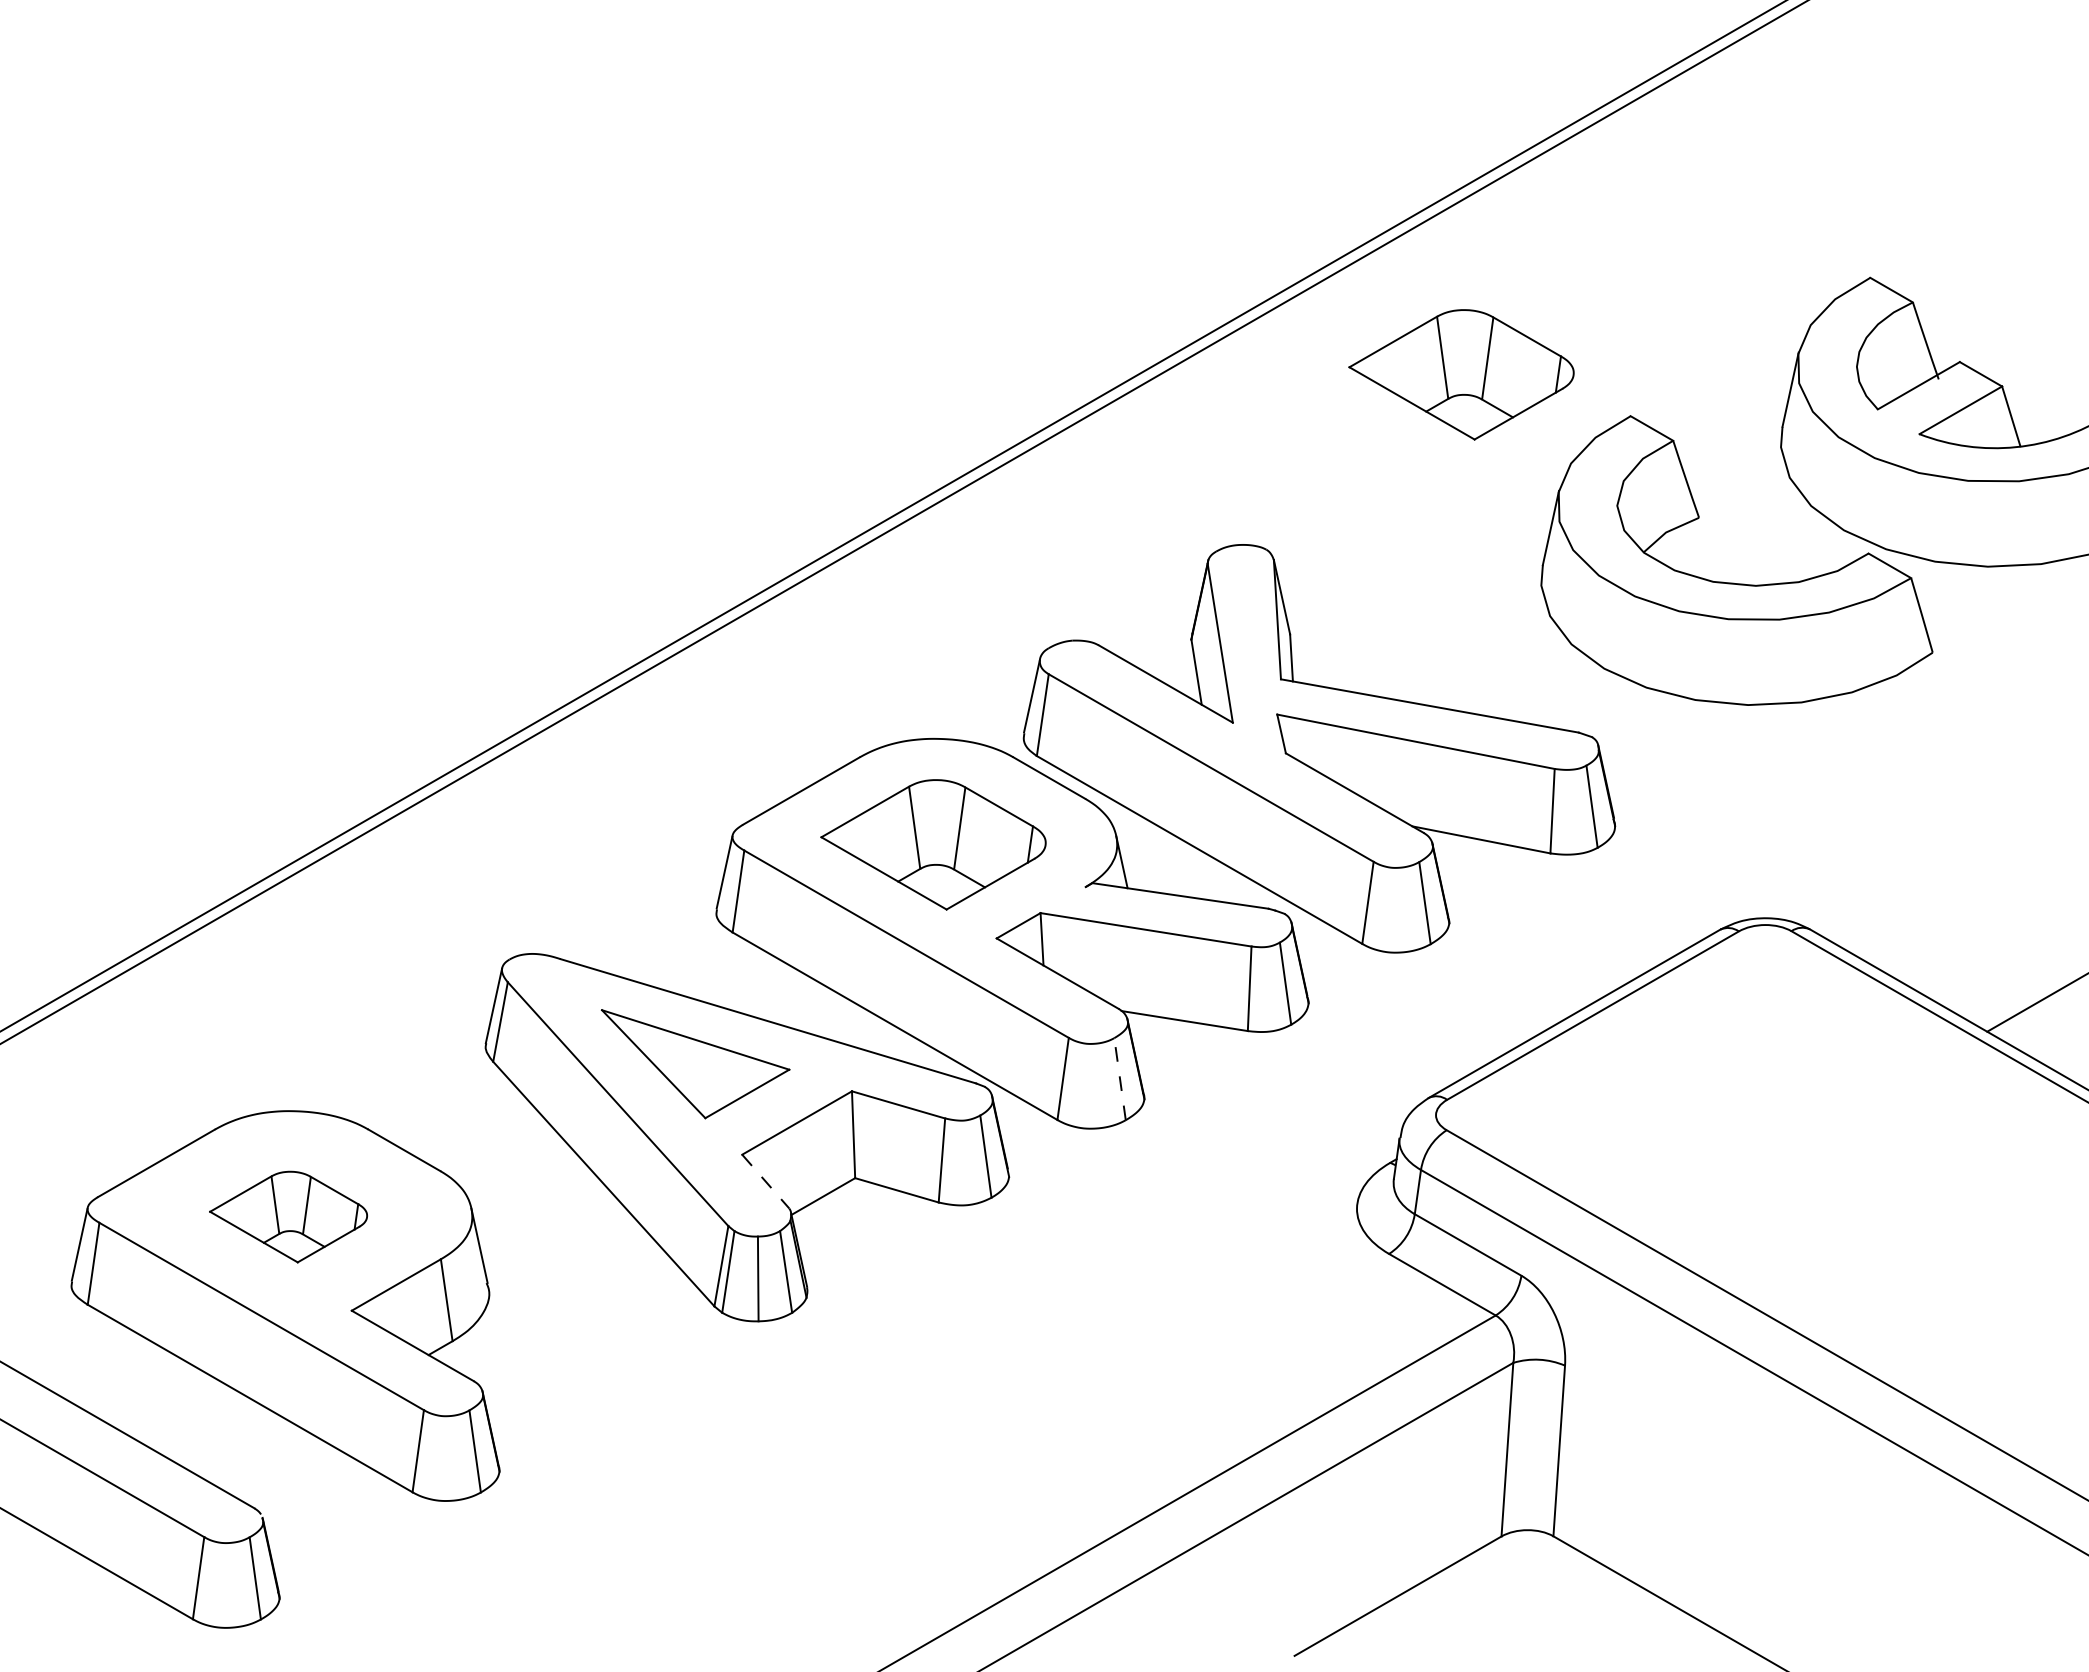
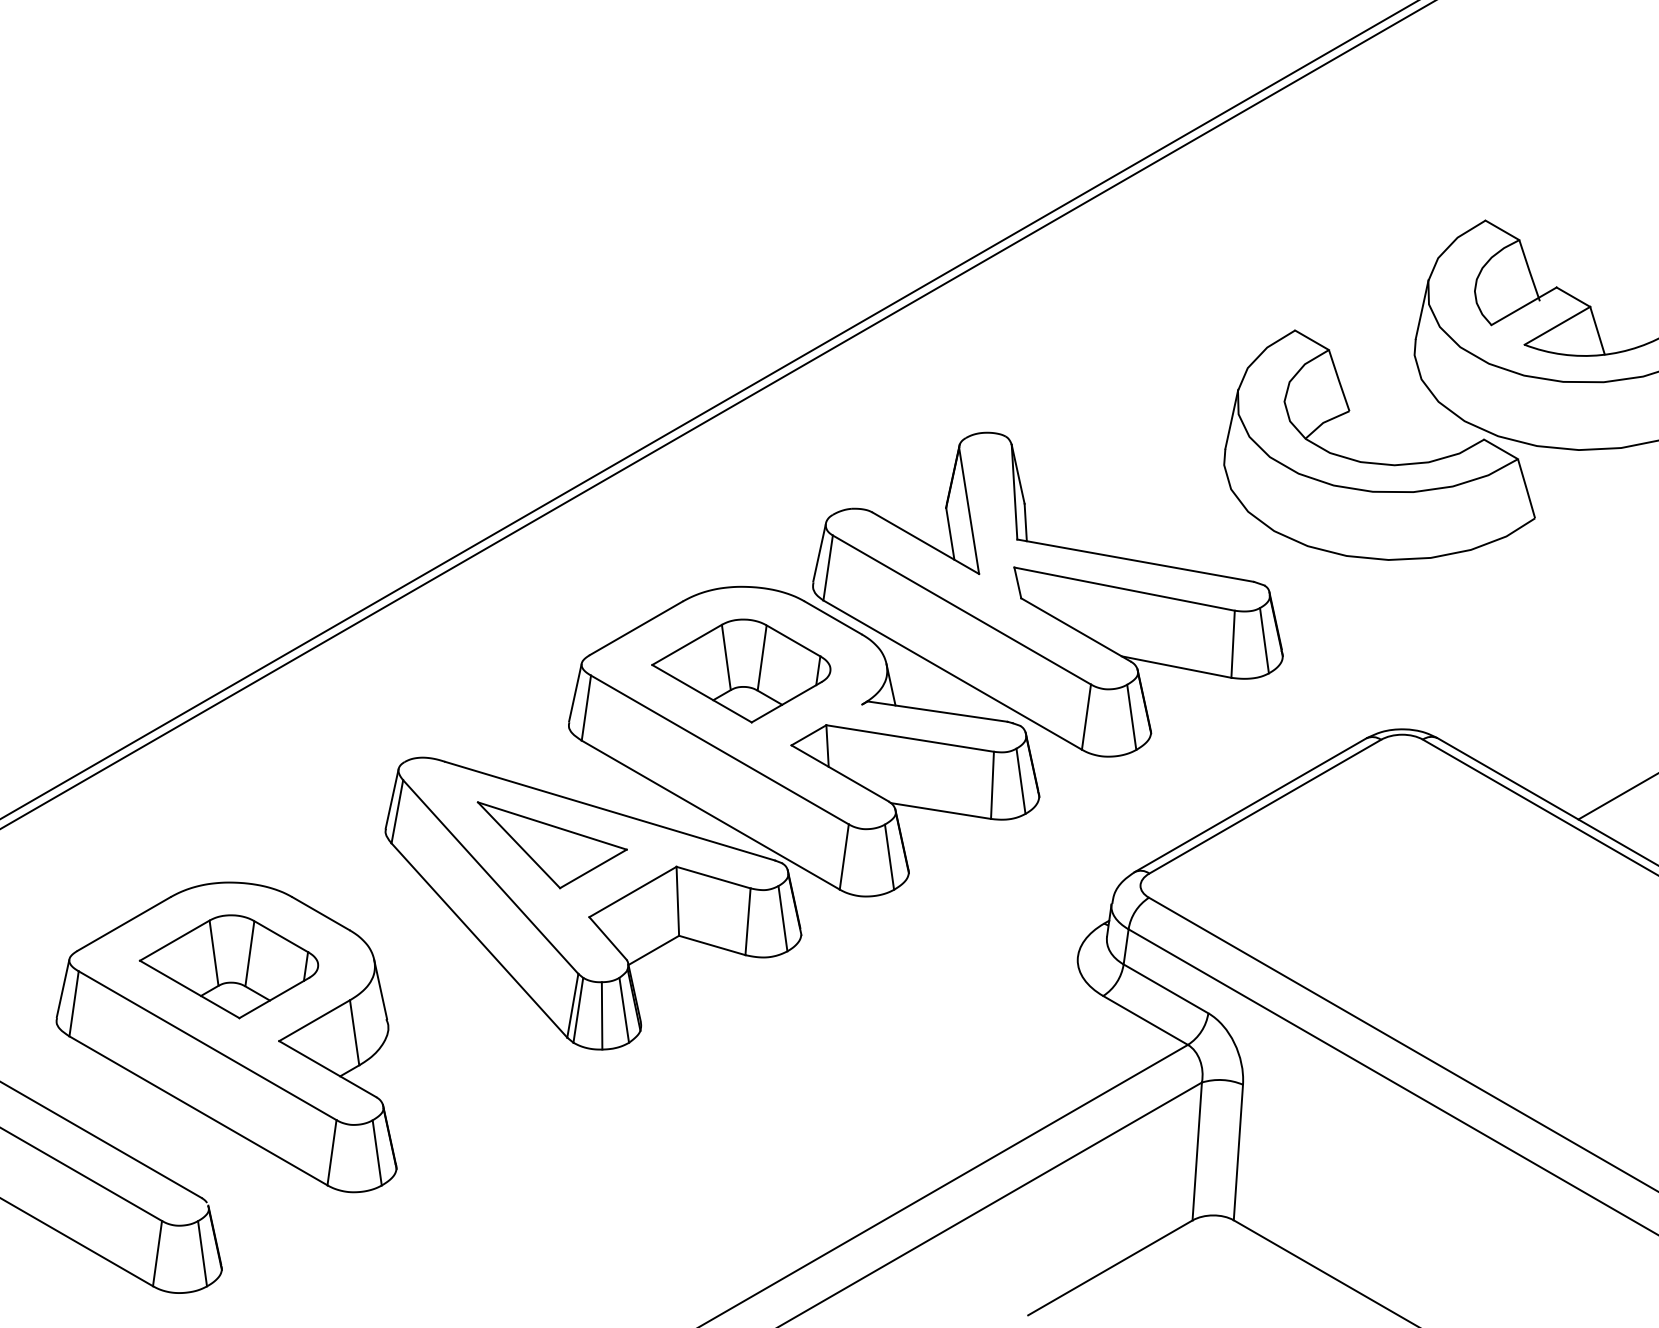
part: (1461, 374) -> (1160, 297), removed
line: (1120, 1078) -> (889, 856), dashed -> solid
line: (765, 1181) -> (607, 938), dashed -> solid
part: (288, 1216) -> (228, 966), size x1.43

